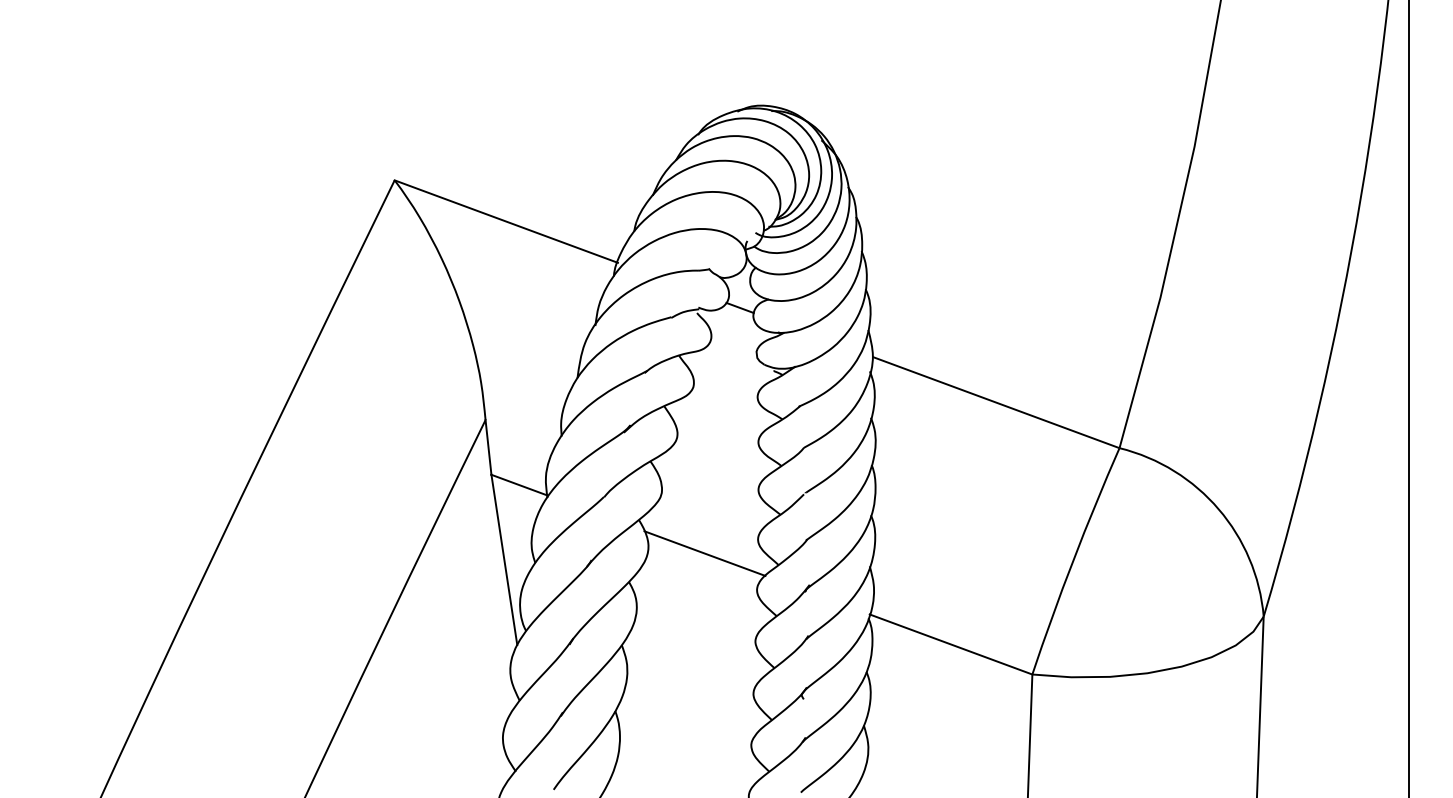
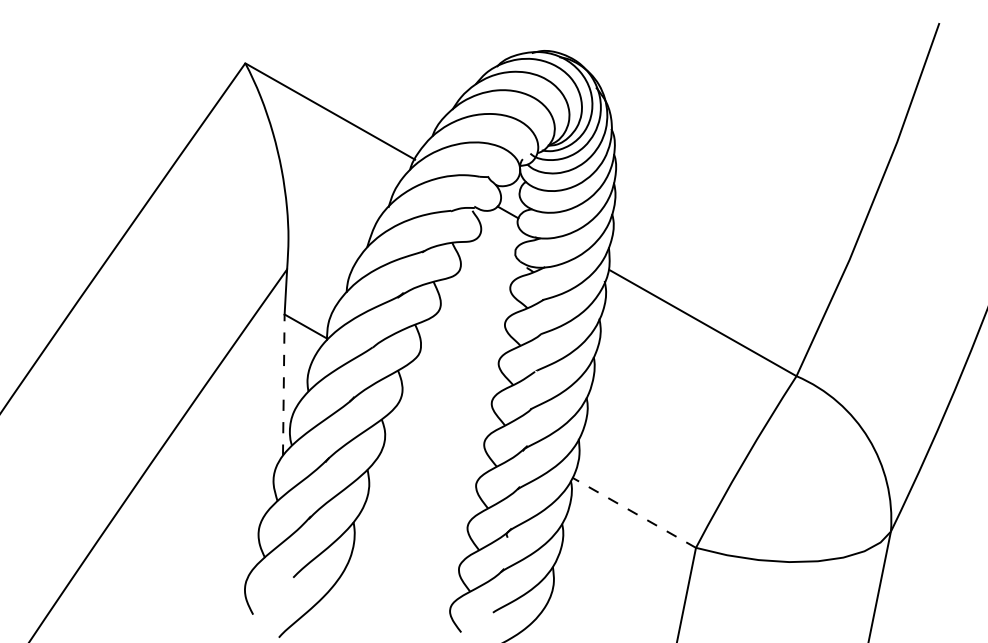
line: (704, 553) -> (446, 406), removed
line: (504, 559) -> (283, 384), solid -> dashed
line: (951, 644) -> (634, 512), solid -> dashed

